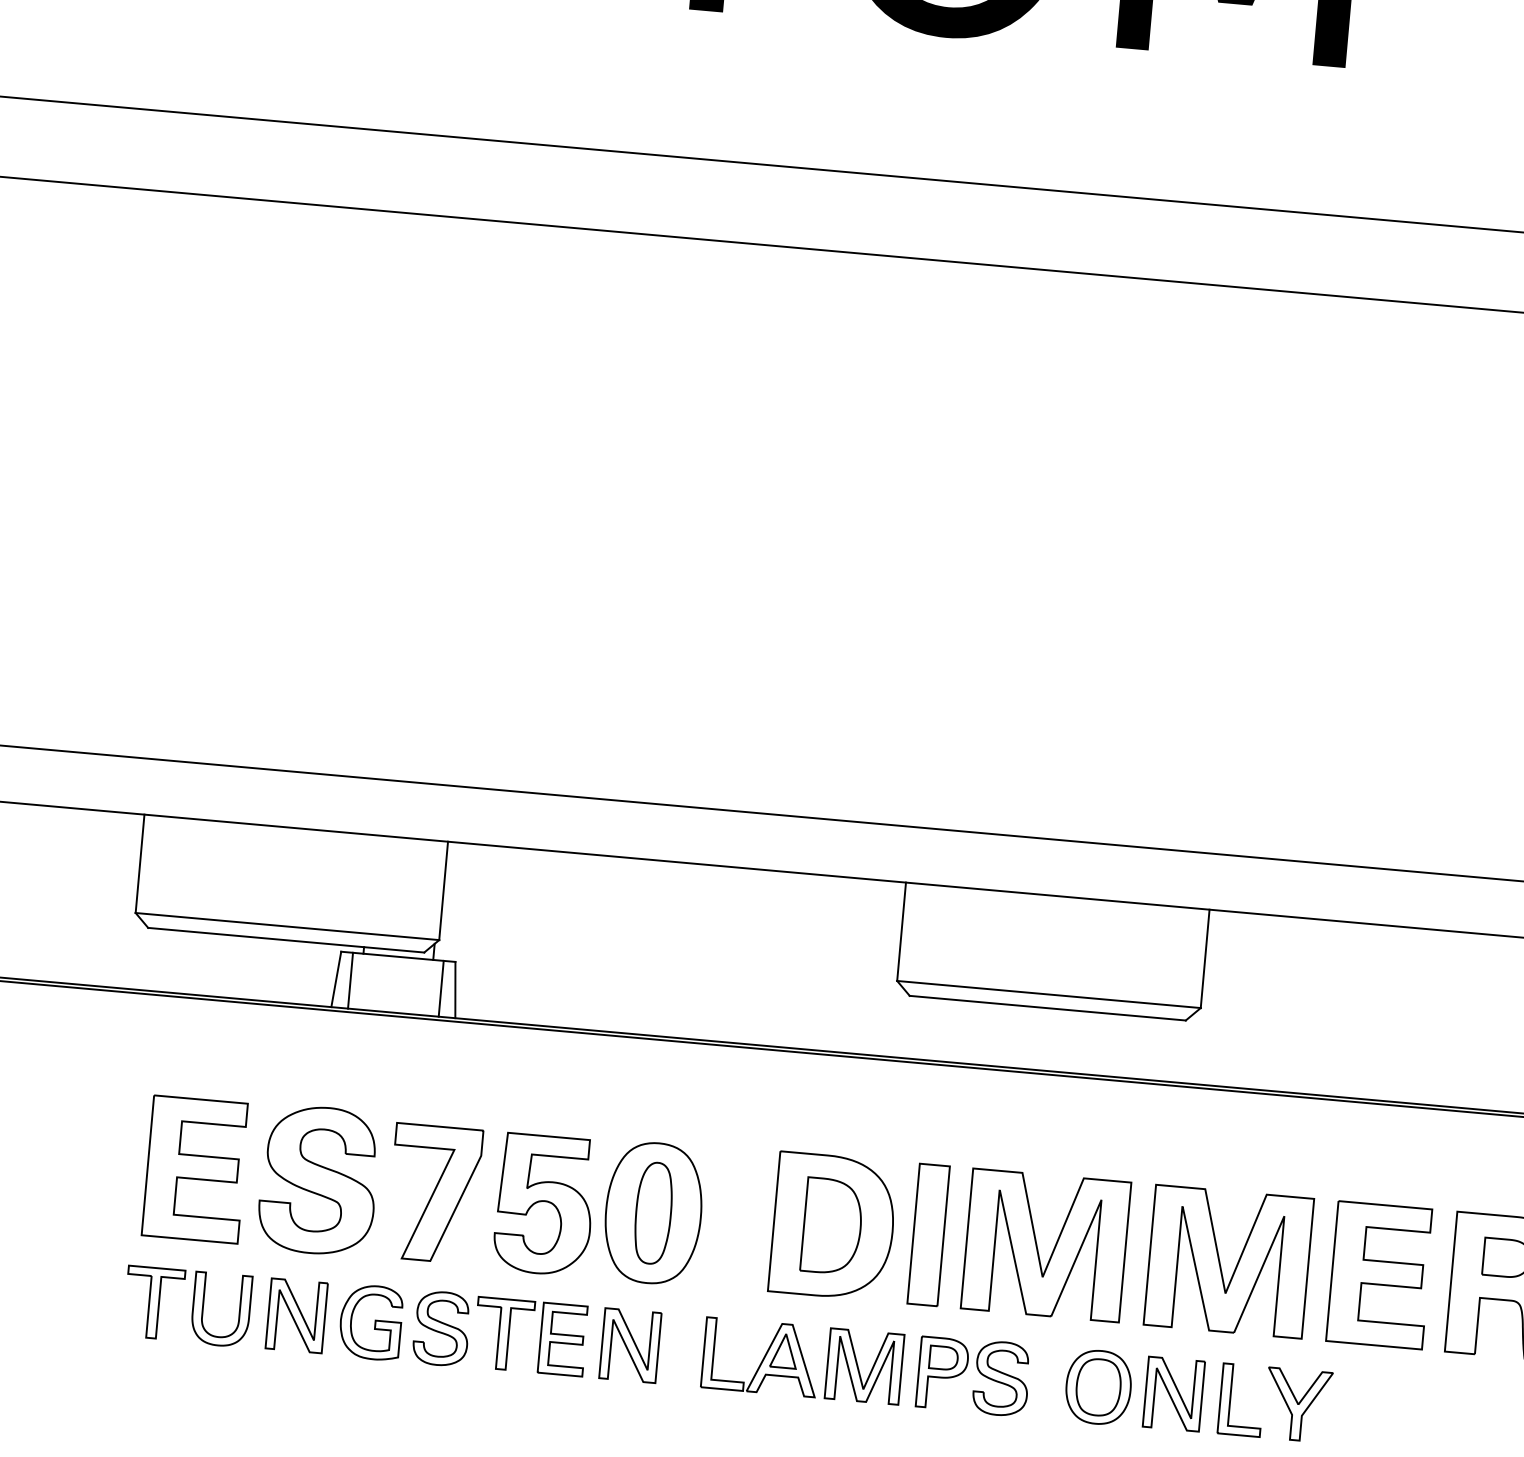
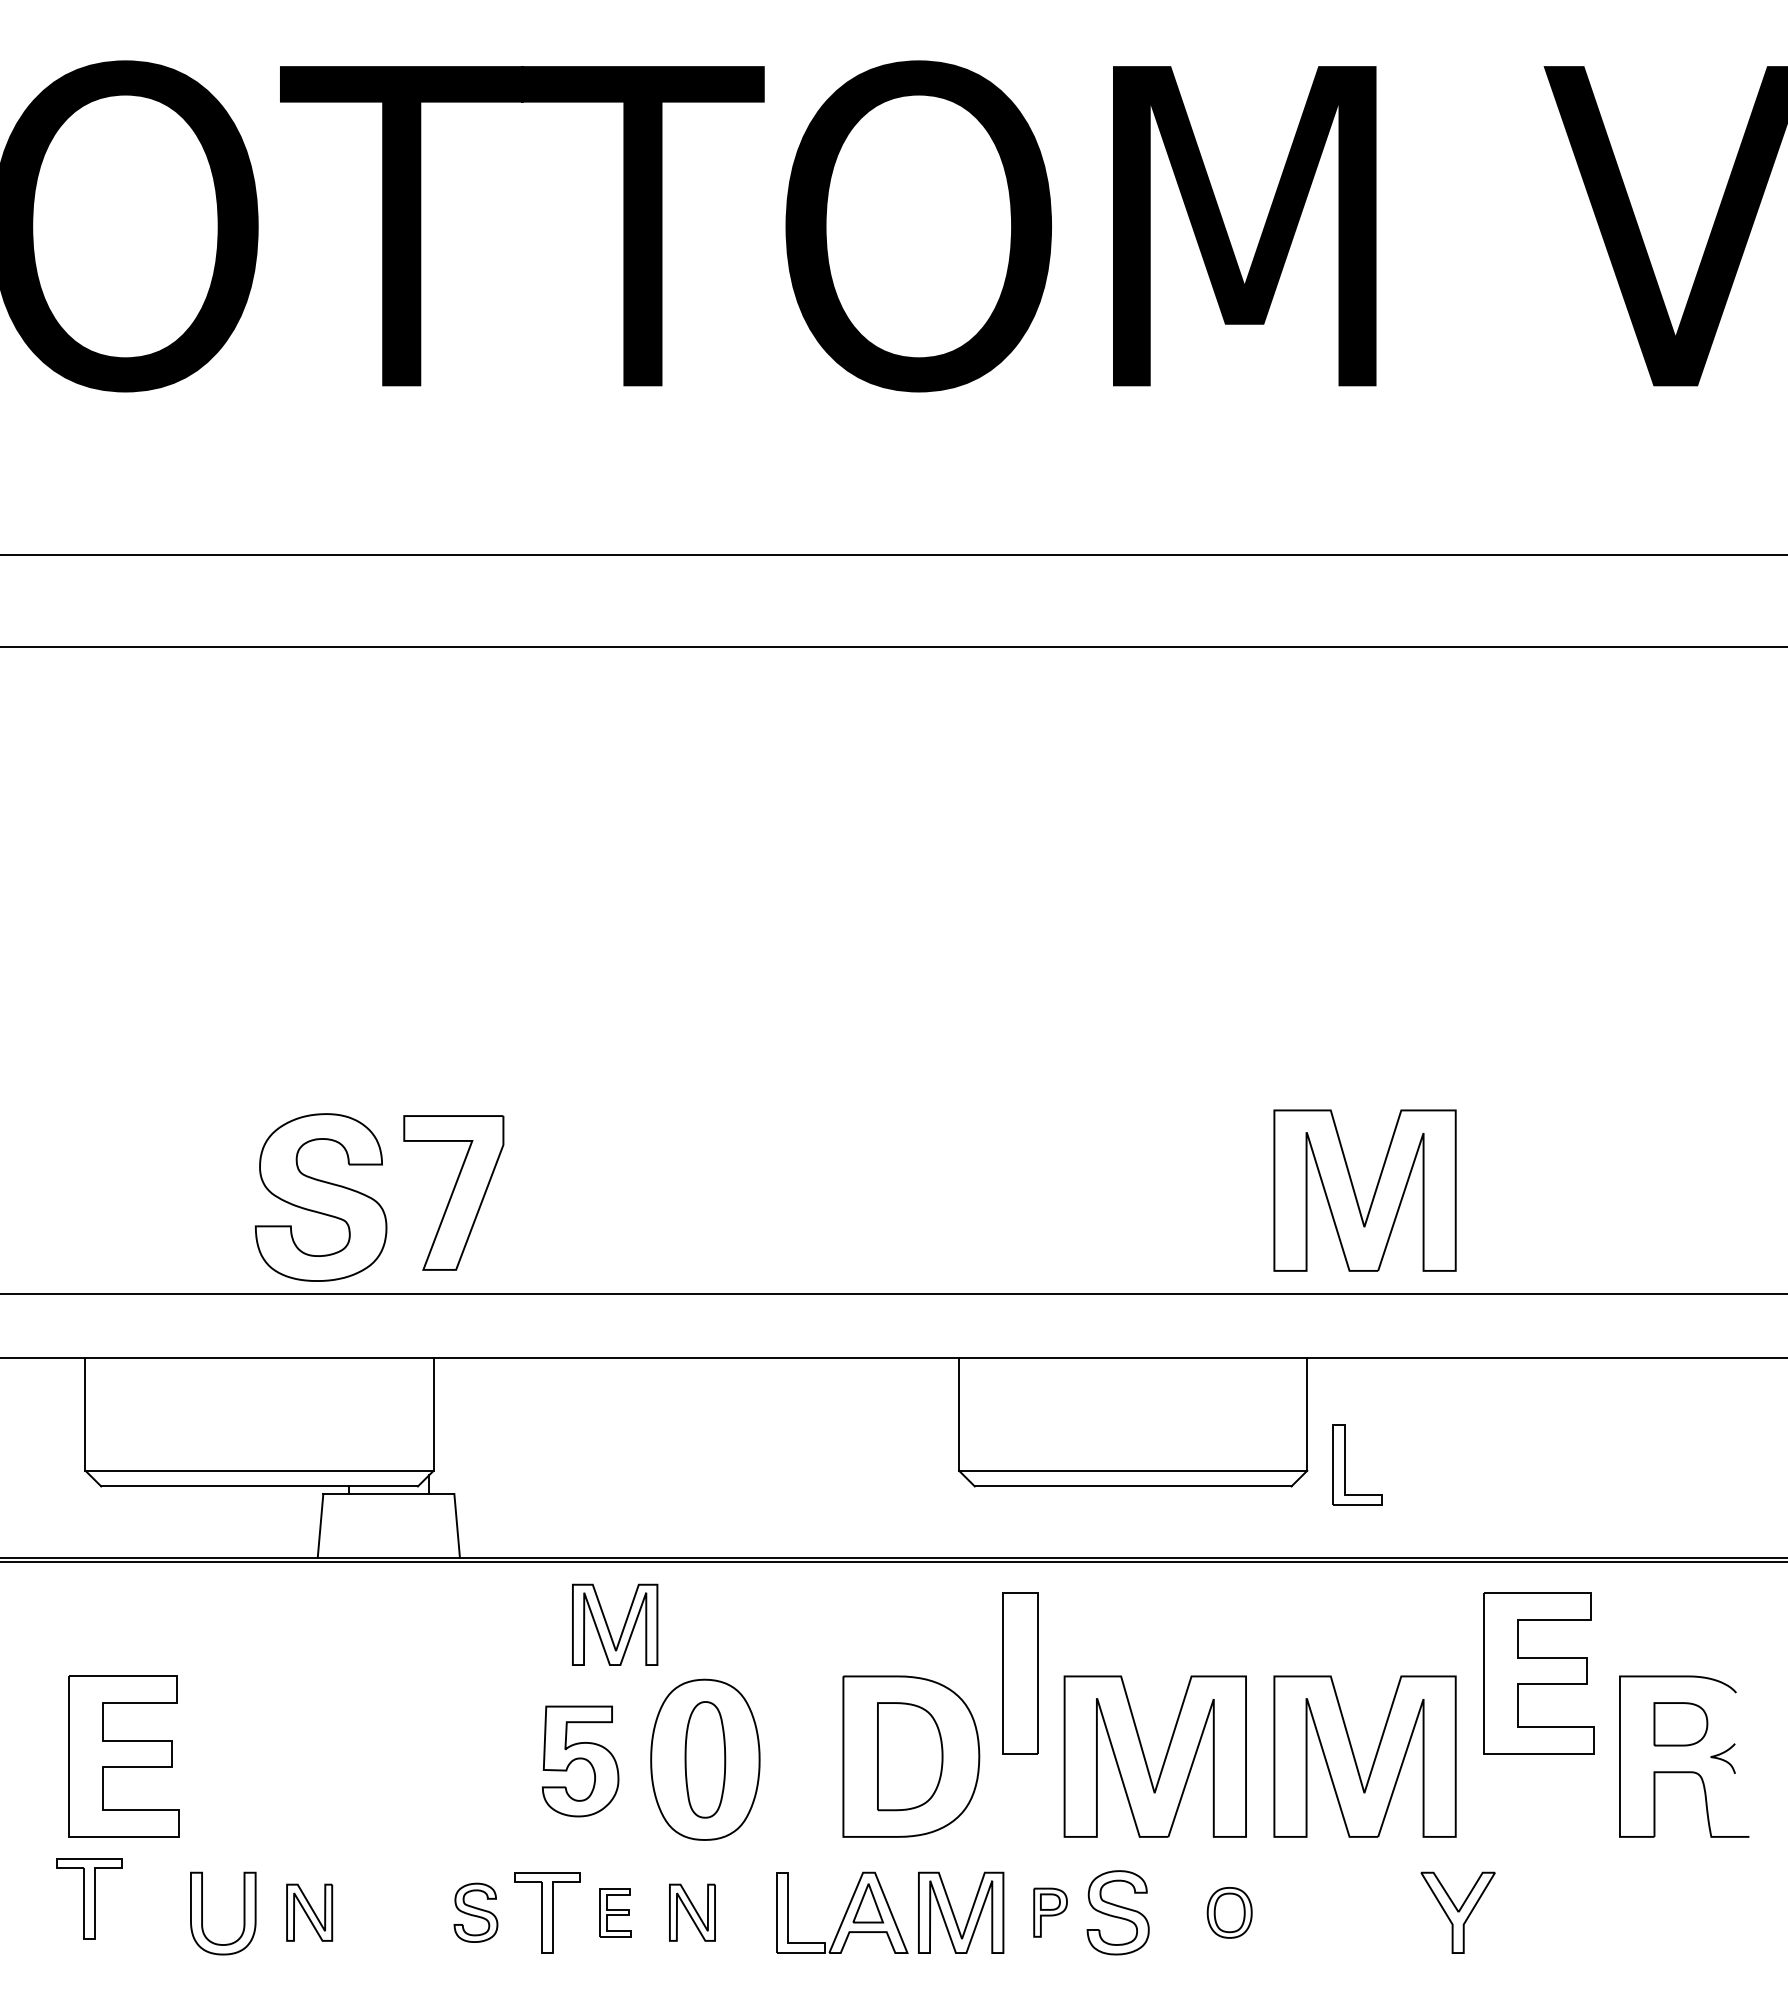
part: (1264, 768) -> (1355, 1191), added
line: (350, 980) -> (336, 1525), removed
line: (440, 988) -> (440, 1525), removed
part: (580, 1091) -> (609, 1628), added
part: (195, 1169) -> (123, 1756), moved
part: (318, 1180) -> (320, 1197), moved
part: (434, 1193) -> (453, 1192), moved
part: (544, 1204) -> (580, 1761), size x0.7
part: (928, 1234) -> (1020, 1673), moved
part: (1380, 1275) -> (1538, 1673), moved
part: (154, 1302) -> (89, 1898), moved
part: (296, 1315) -> (309, 1912), size x0.7
part: (370, 1322) -> (394, 1912), removed
part: (441, 1328) -> (475, 1912), size x0.7
part: (563, 1339) -> (615, 1912), size x0.6
part: (630, 1345) -> (692, 1912), size x0.7
part: (942, 1373) -> (1050, 1912), size x0.6
part: (1098, 1387) -> (1229, 1912), size x0.6
part: (1173, 1393) -> (1315, 1912), removed
part: (1231, 1398) -> (1345, 1464), moved

